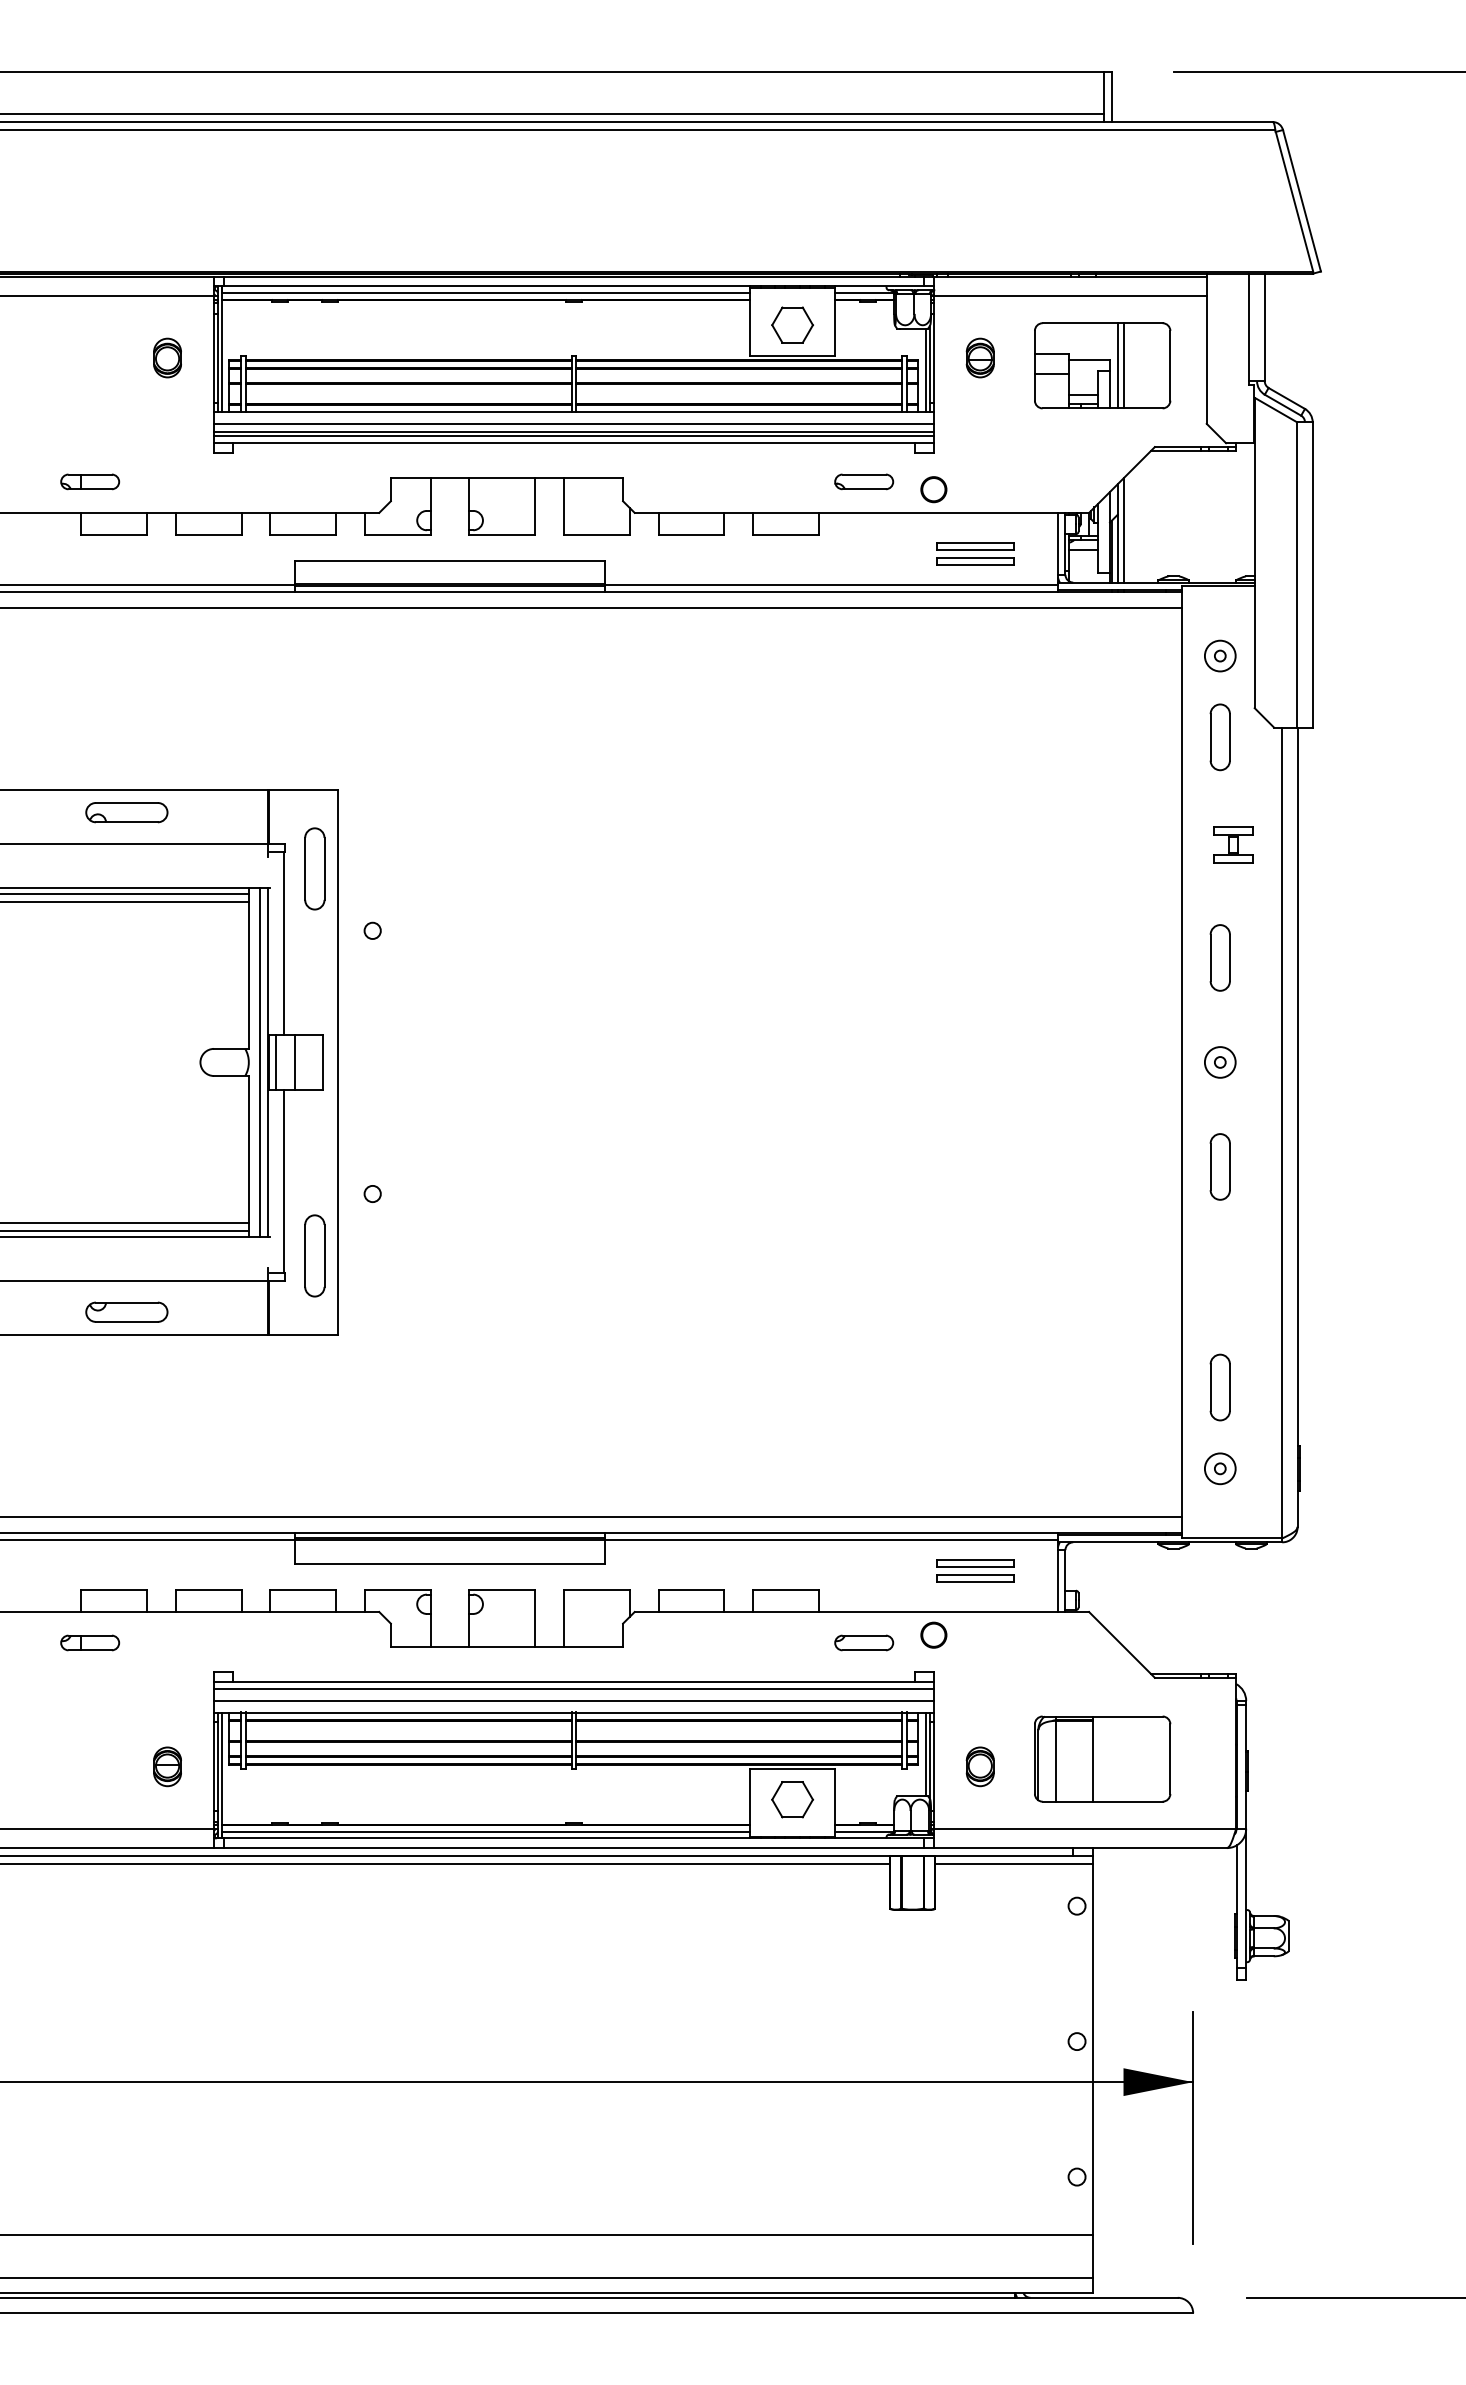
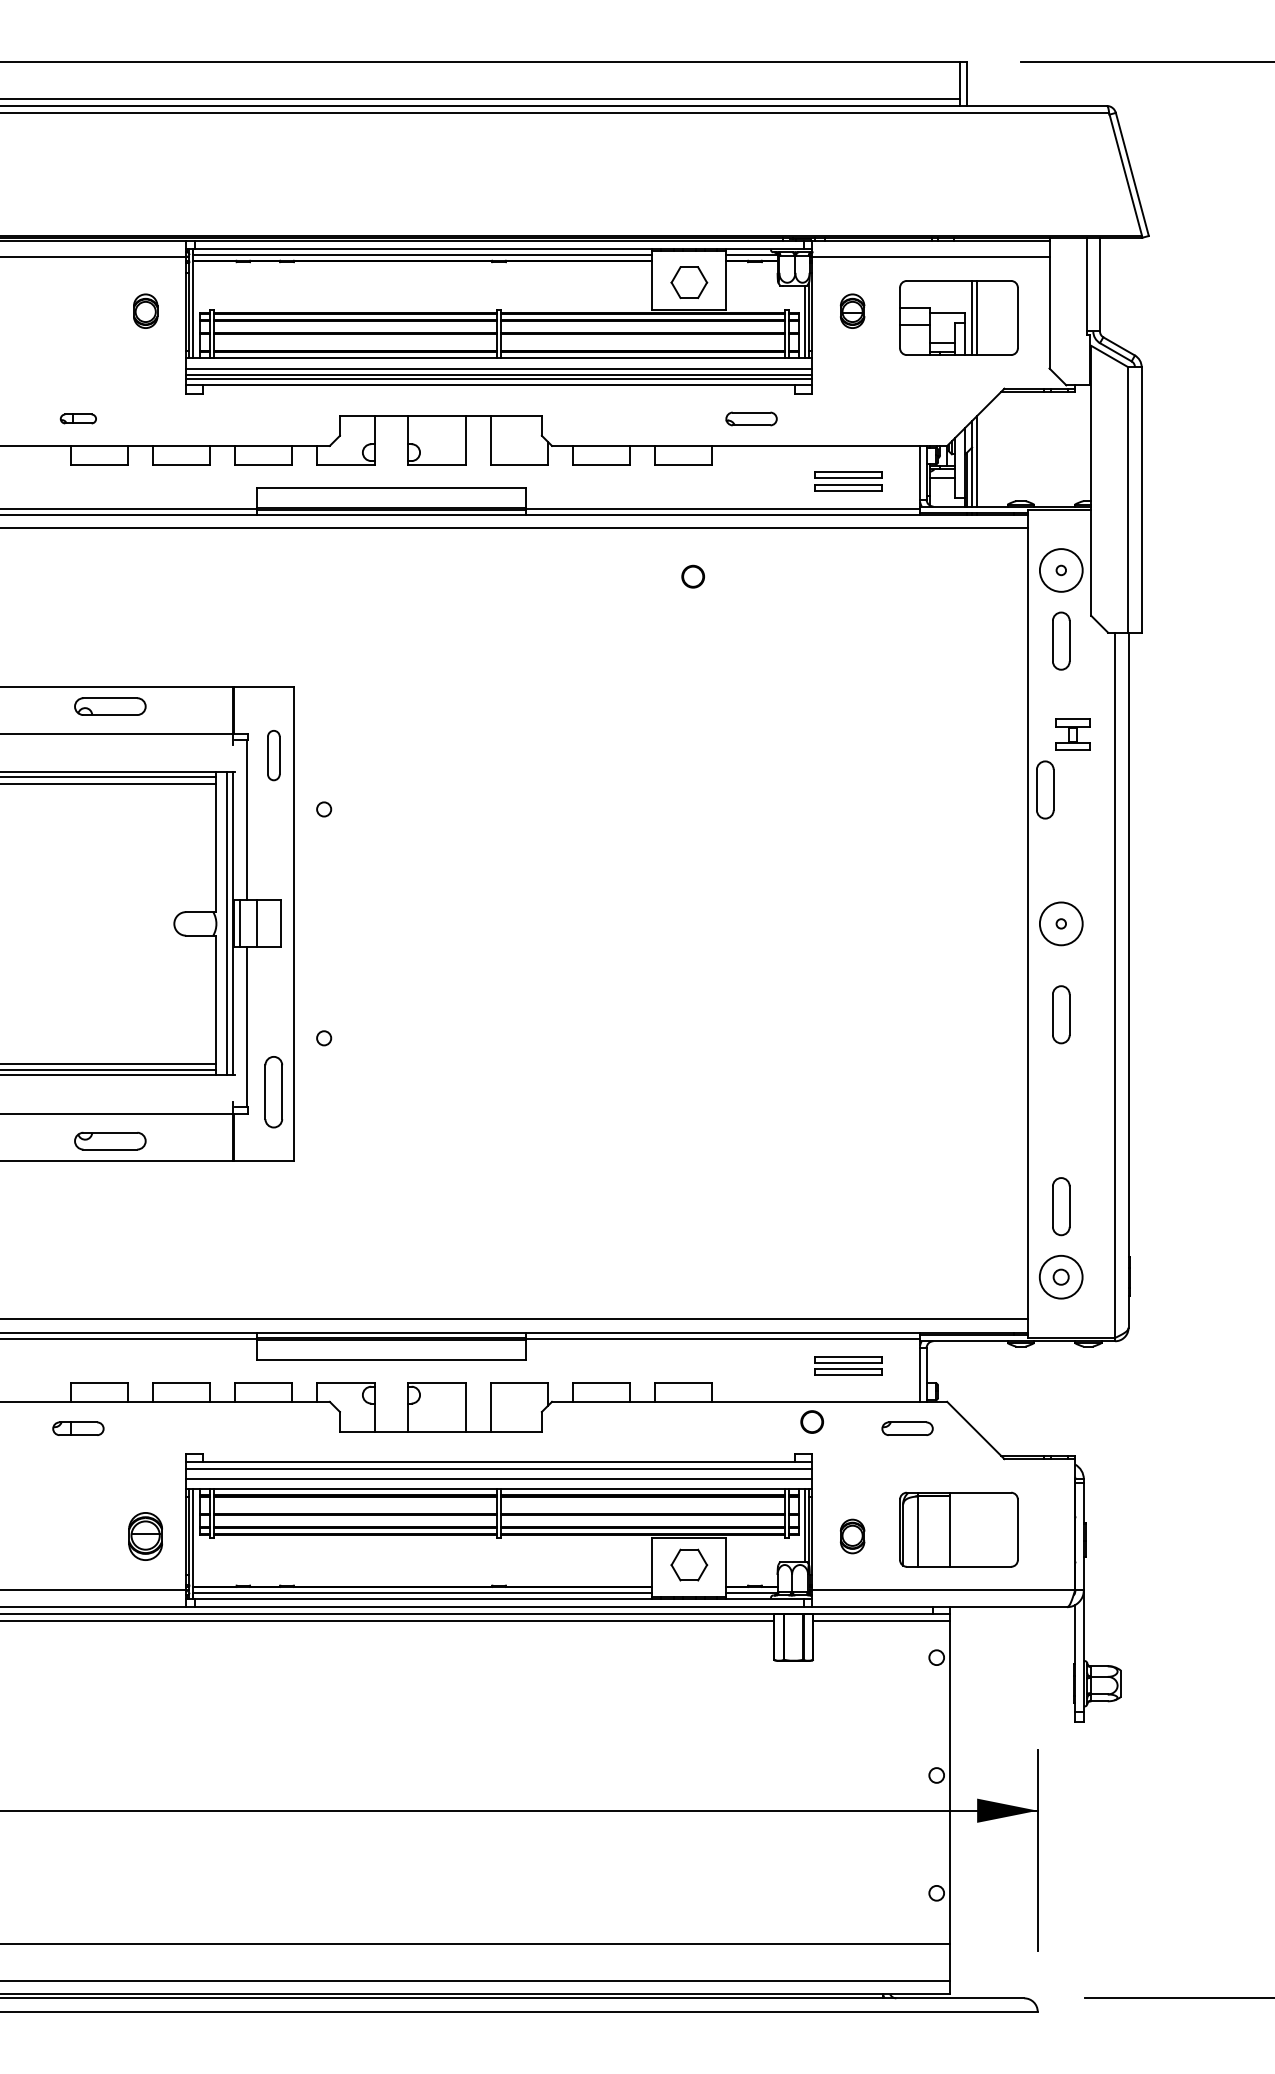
part: (90, 481) -> (78, 418), size x0.7
part: (933, 489) -> (692, 576), moved
circle: (1219, 656) -> (1060, 570), size x1.6
part: (314, 868) -> (273, 755), size x0.7
part: (1220, 957) -> (1045, 789), moved
circle: (1219, 1061) -> (1060, 923), size x1.6
part: (1220, 1469) -> (1061, 1277), size x1.6
part: (864, 1642) -> (907, 1428), moved
part: (167, 1766) -> (145, 1536), size x1.4

